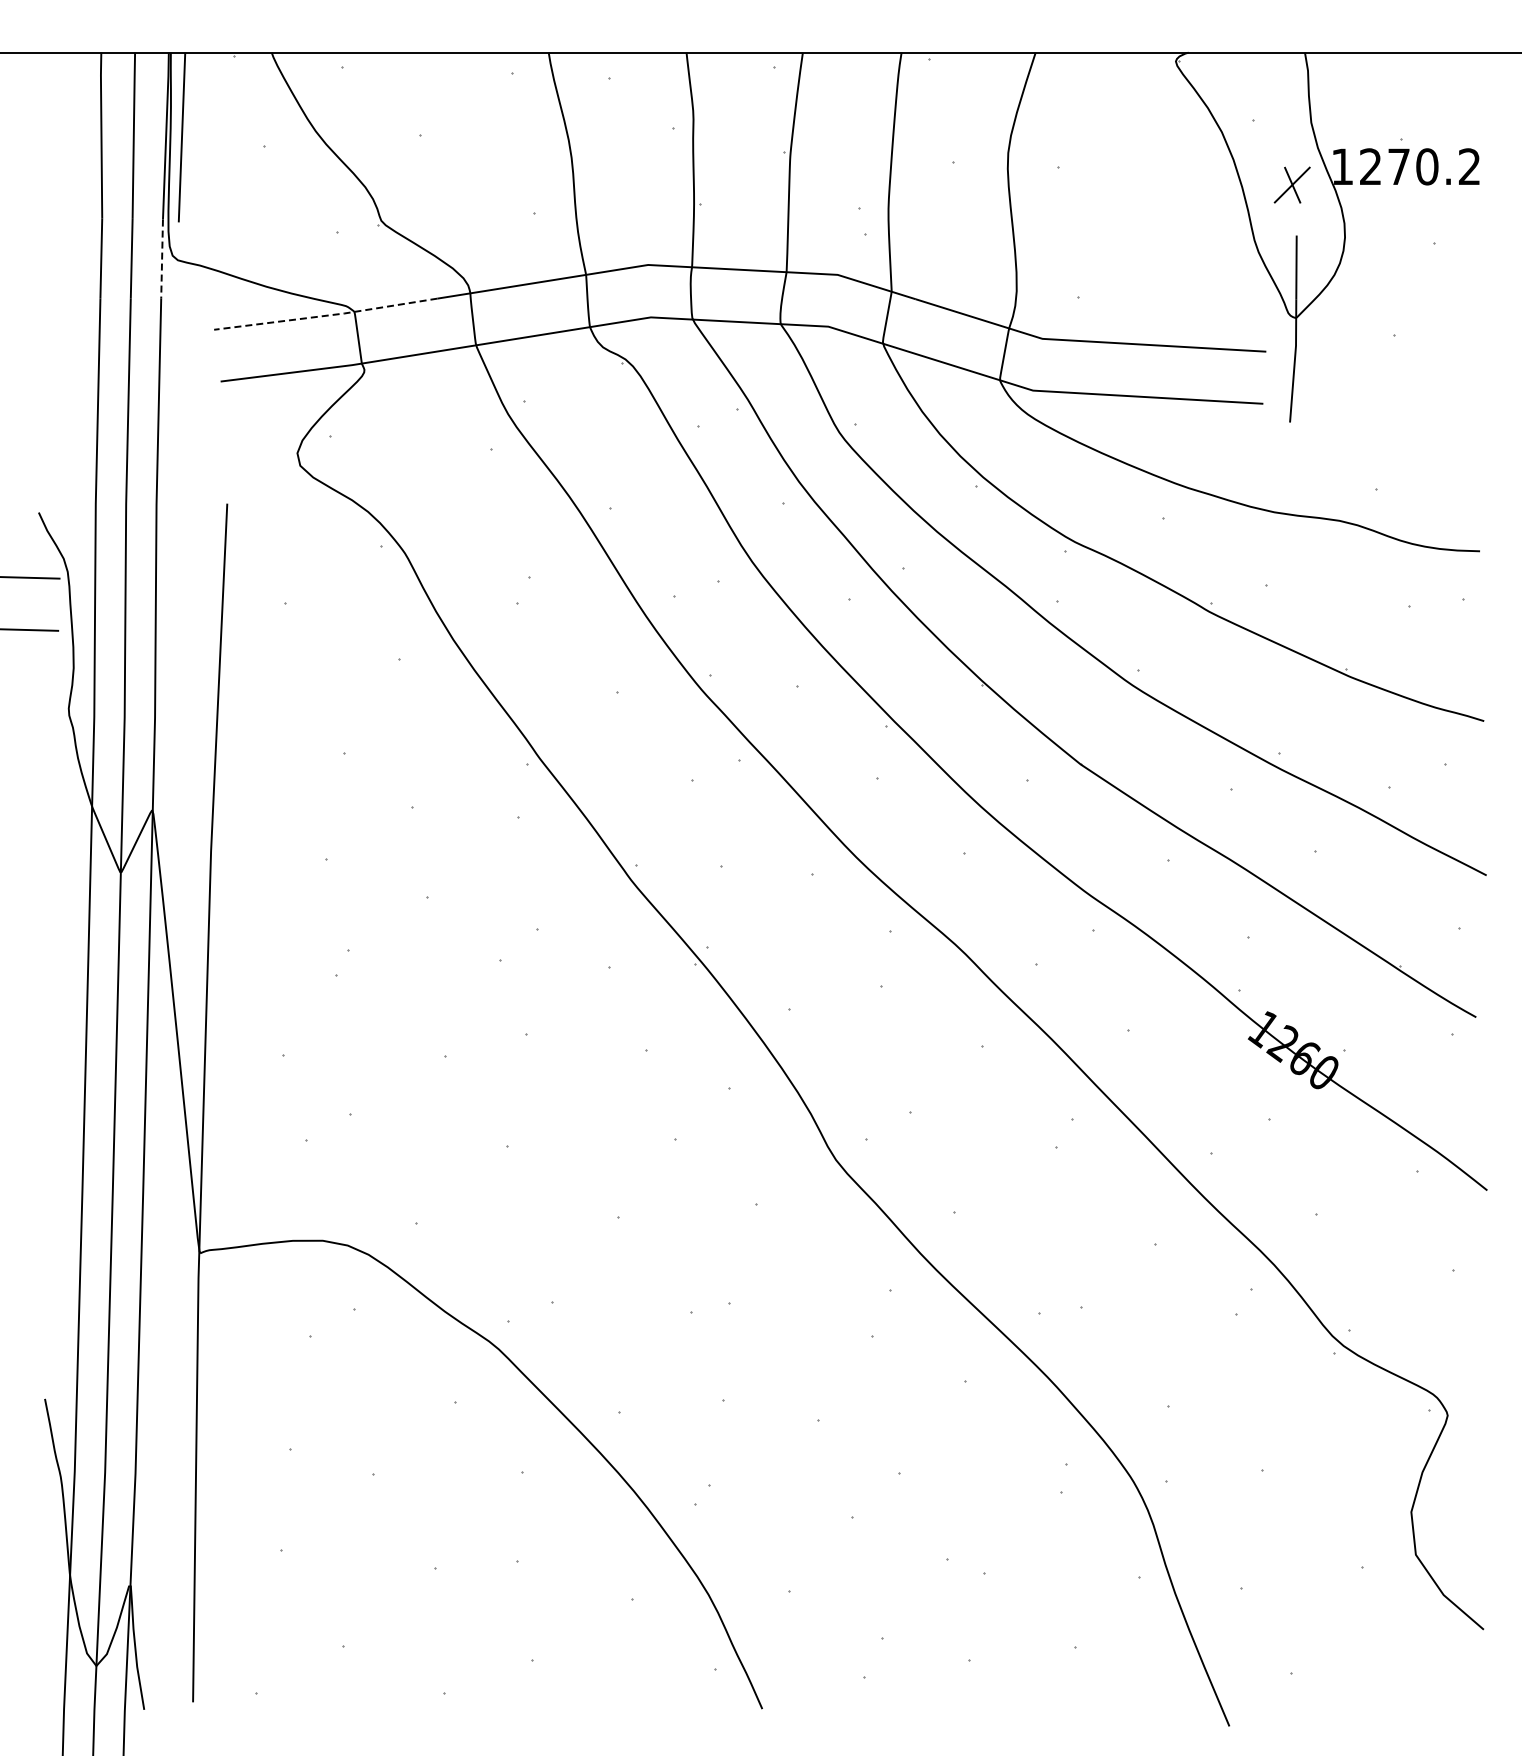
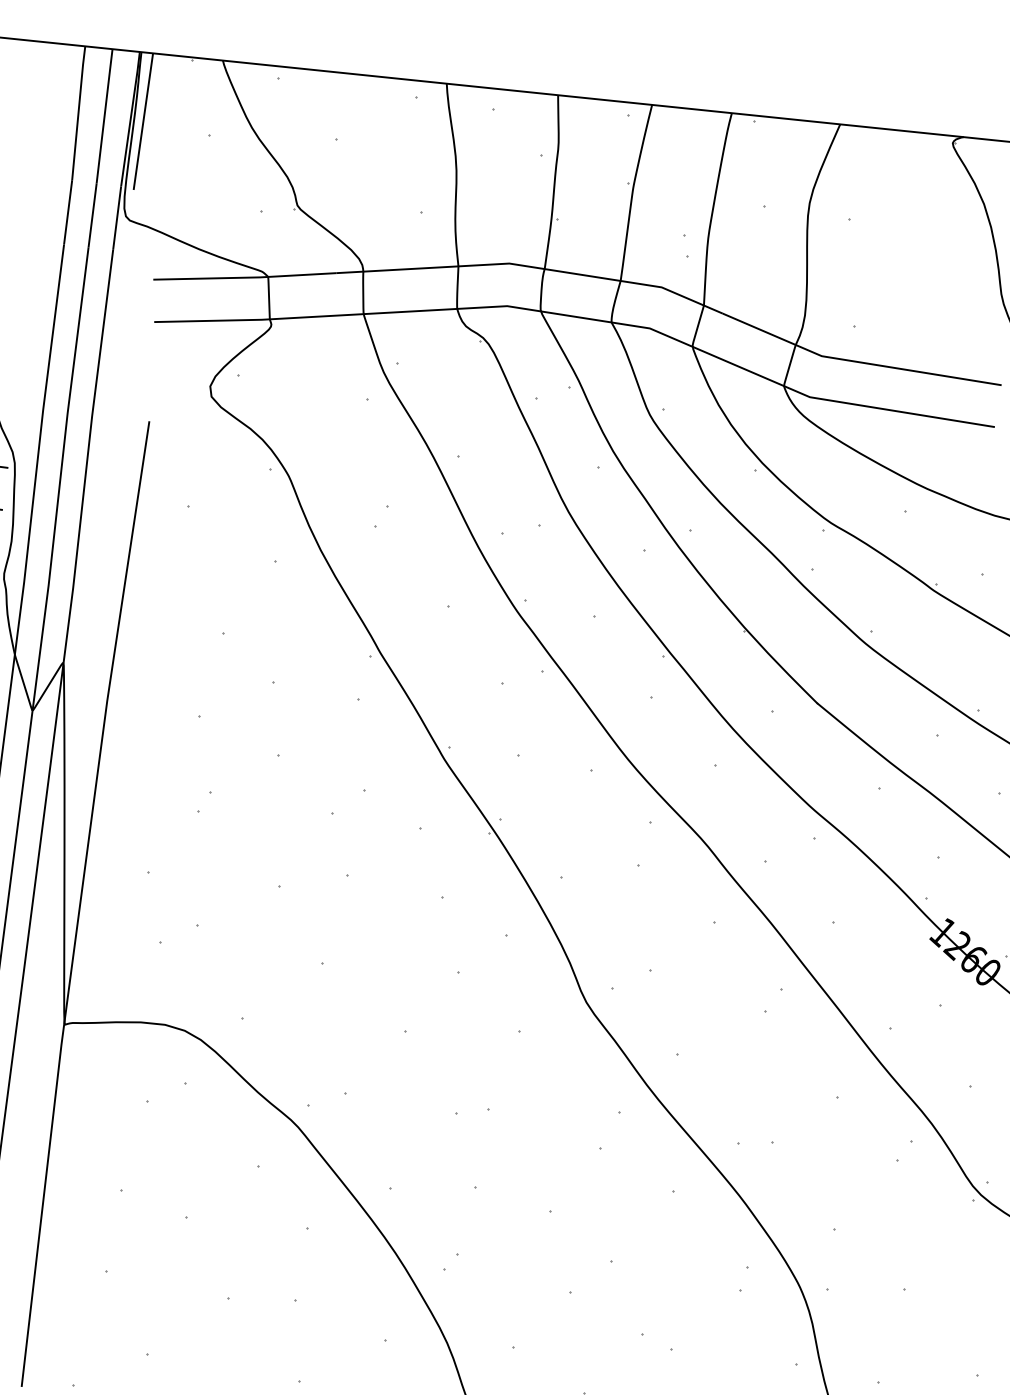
line: (162, 259) -> (117, 218), dashed -> solid
line: (326, 315) -> (245, 277), dashed -> solid

